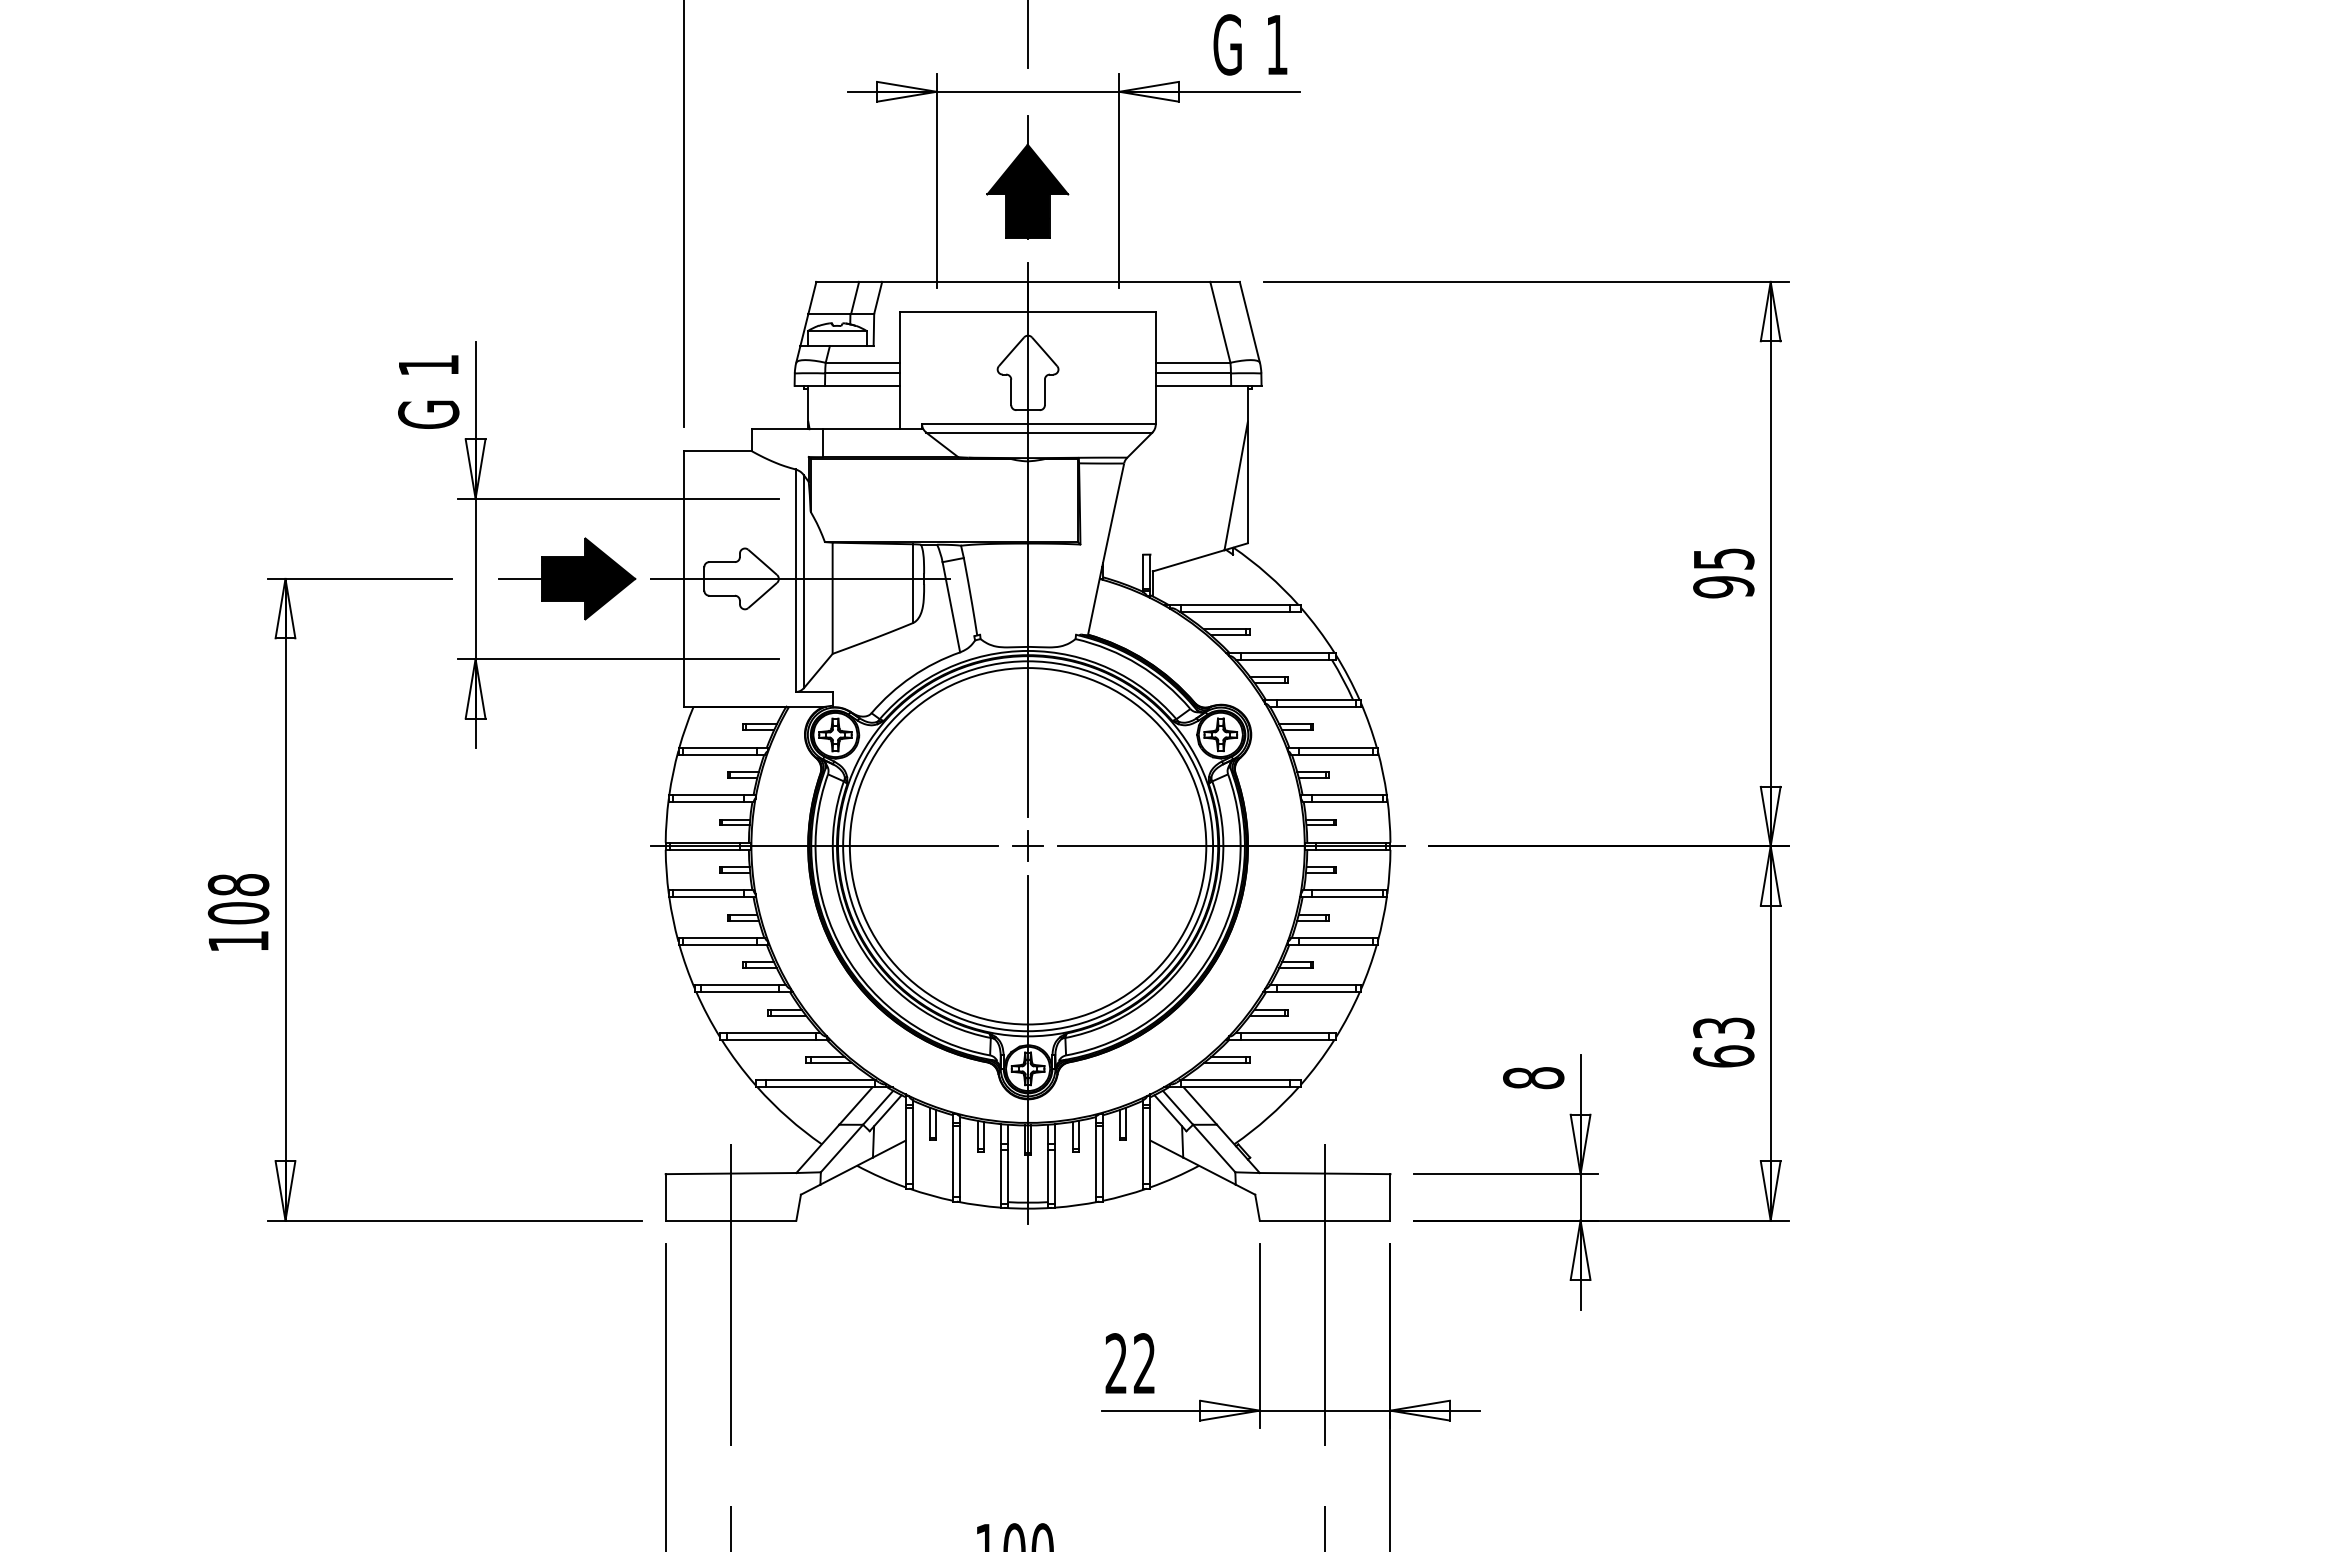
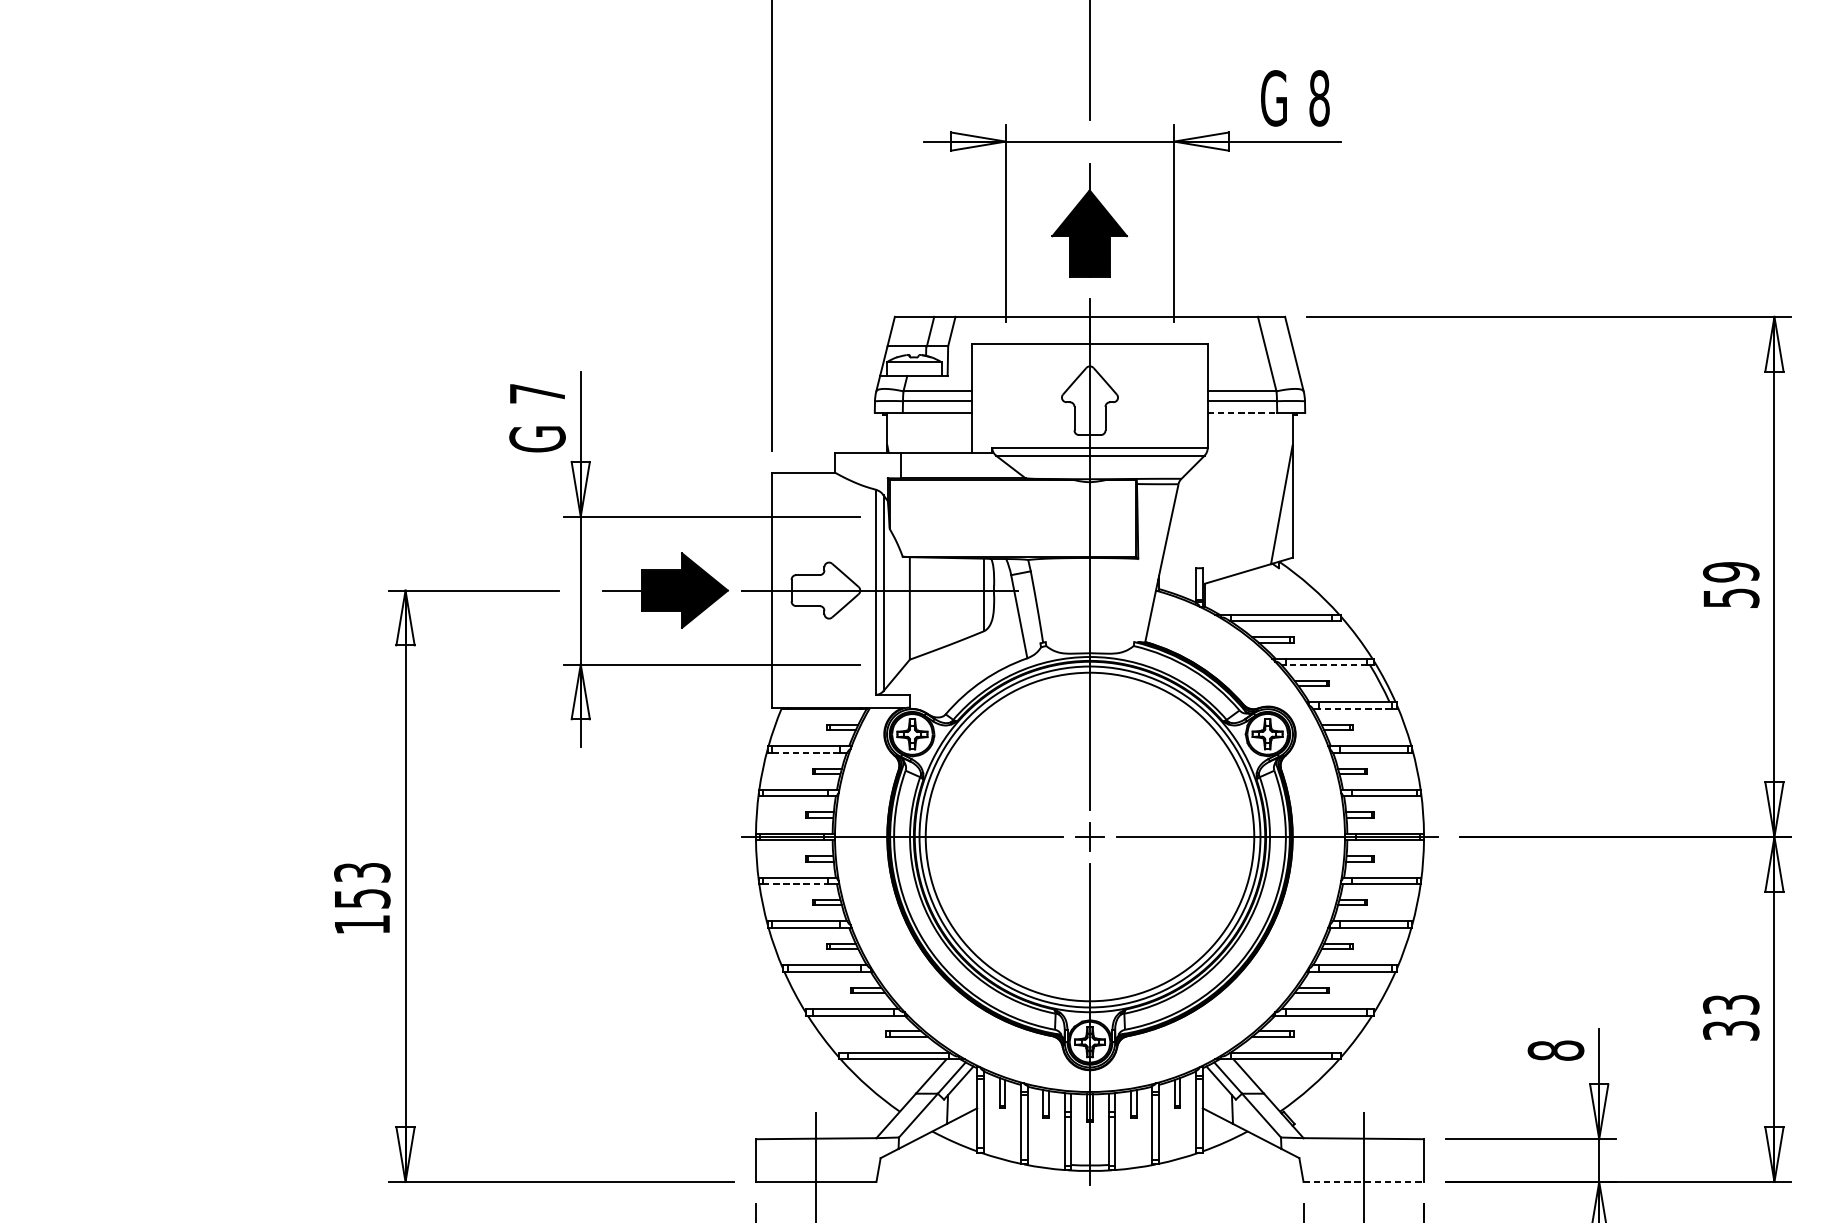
text: (1277, 44) -> (1319, 98), 1 -> 8
text: (428, 365) -> (537, 393), 1 -> 7
line: (1193, 385) -> (1242, 412), solid -> dashed
text: (1723, 573) -> (1730, 585), 95 -> 59
line: (1284, 659) -> (1326, 664), solid -> dashed
line: (1315, 707) -> (1354, 709), solid -> dashed
line: (719, 754) -> (805, 752), solid -> dashed
line: (709, 897) -> (796, 884), solid -> dashed
text: (238, 899) -> (362, 886), 108 -> 153
text: (1723, 1056) -> (1730, 1030), 63 -> 33
line: (1325, 1220) -> (1364, 1181), solid -> dashed

